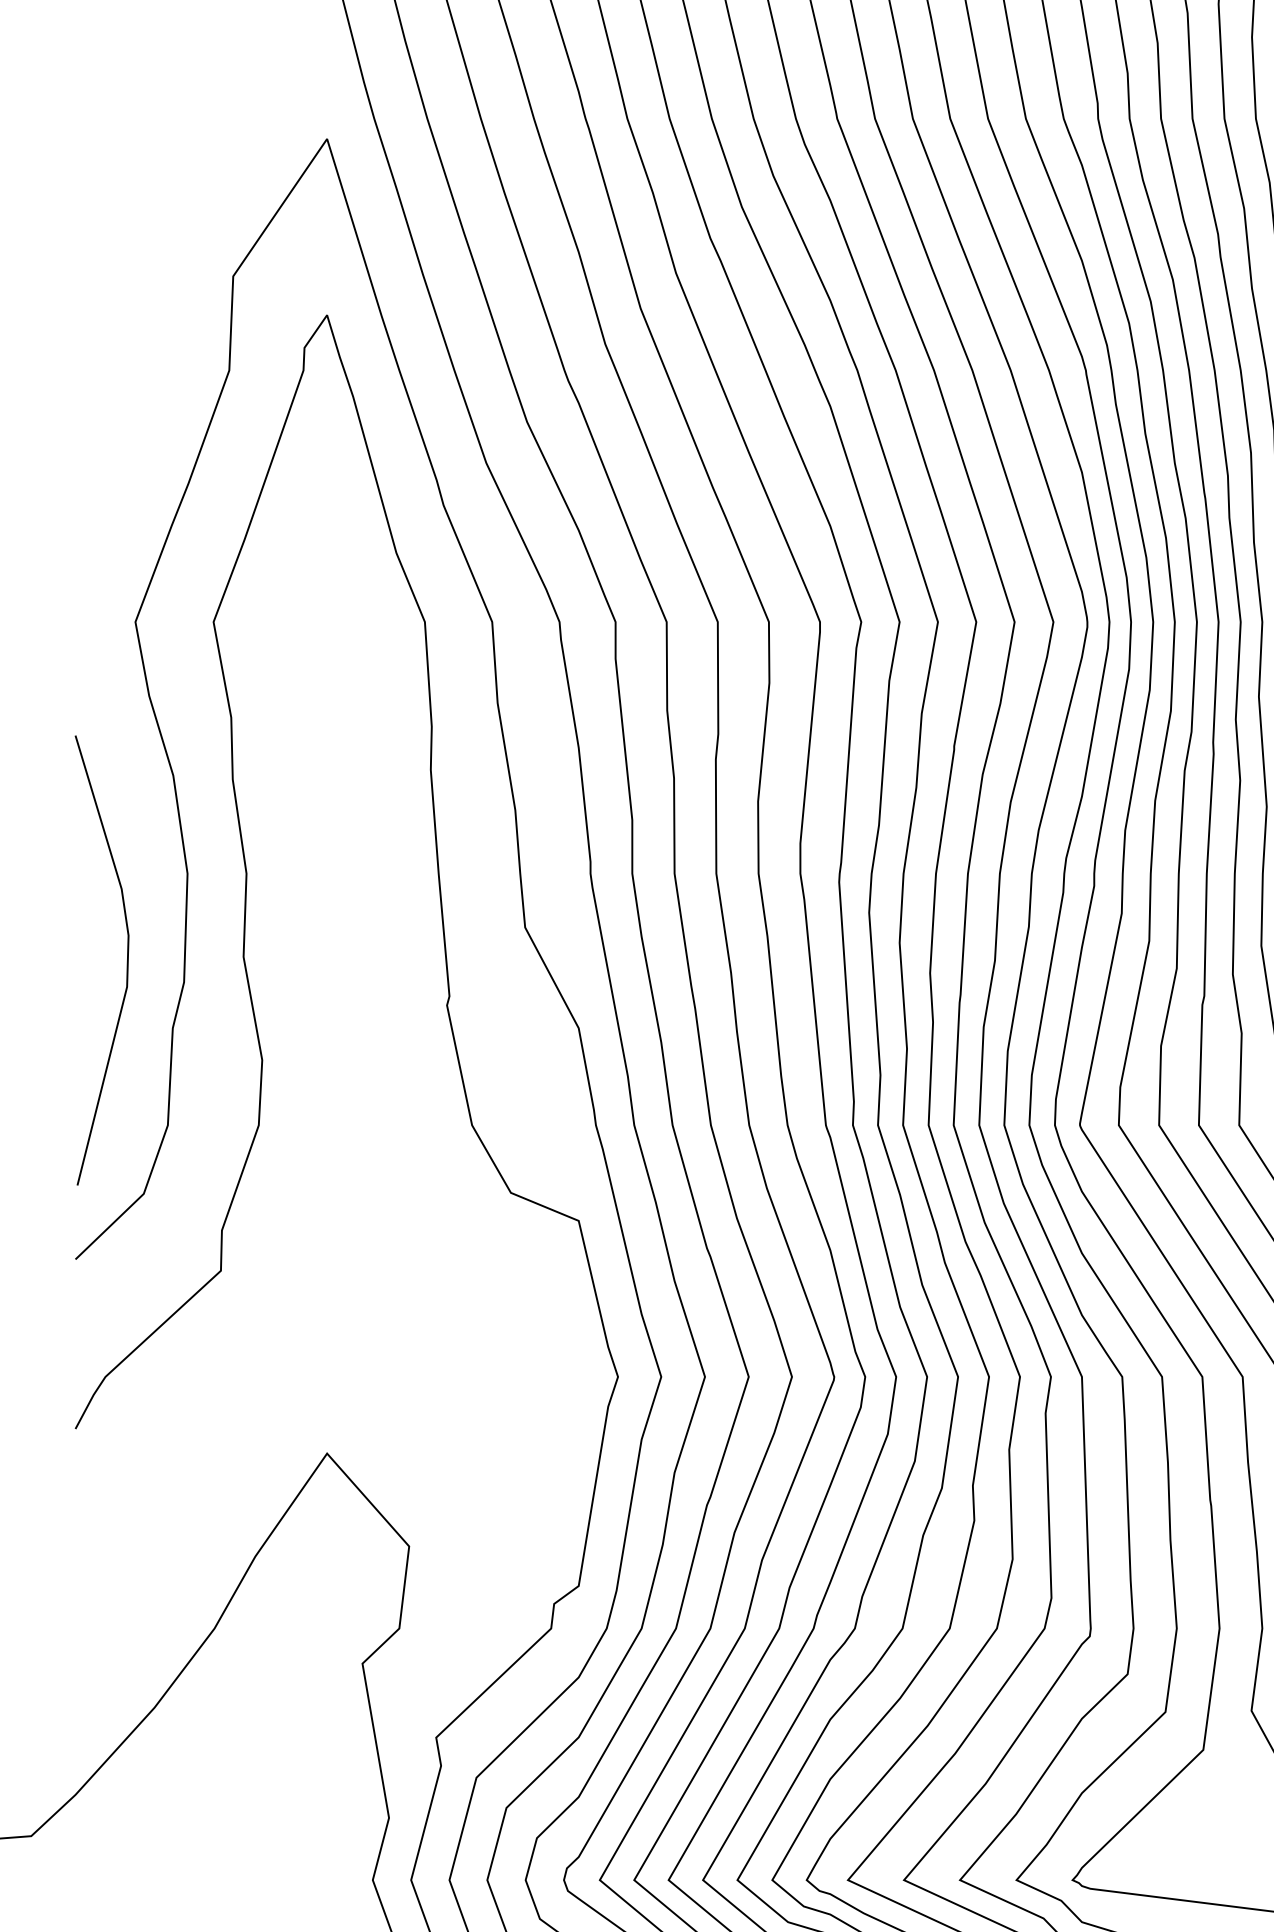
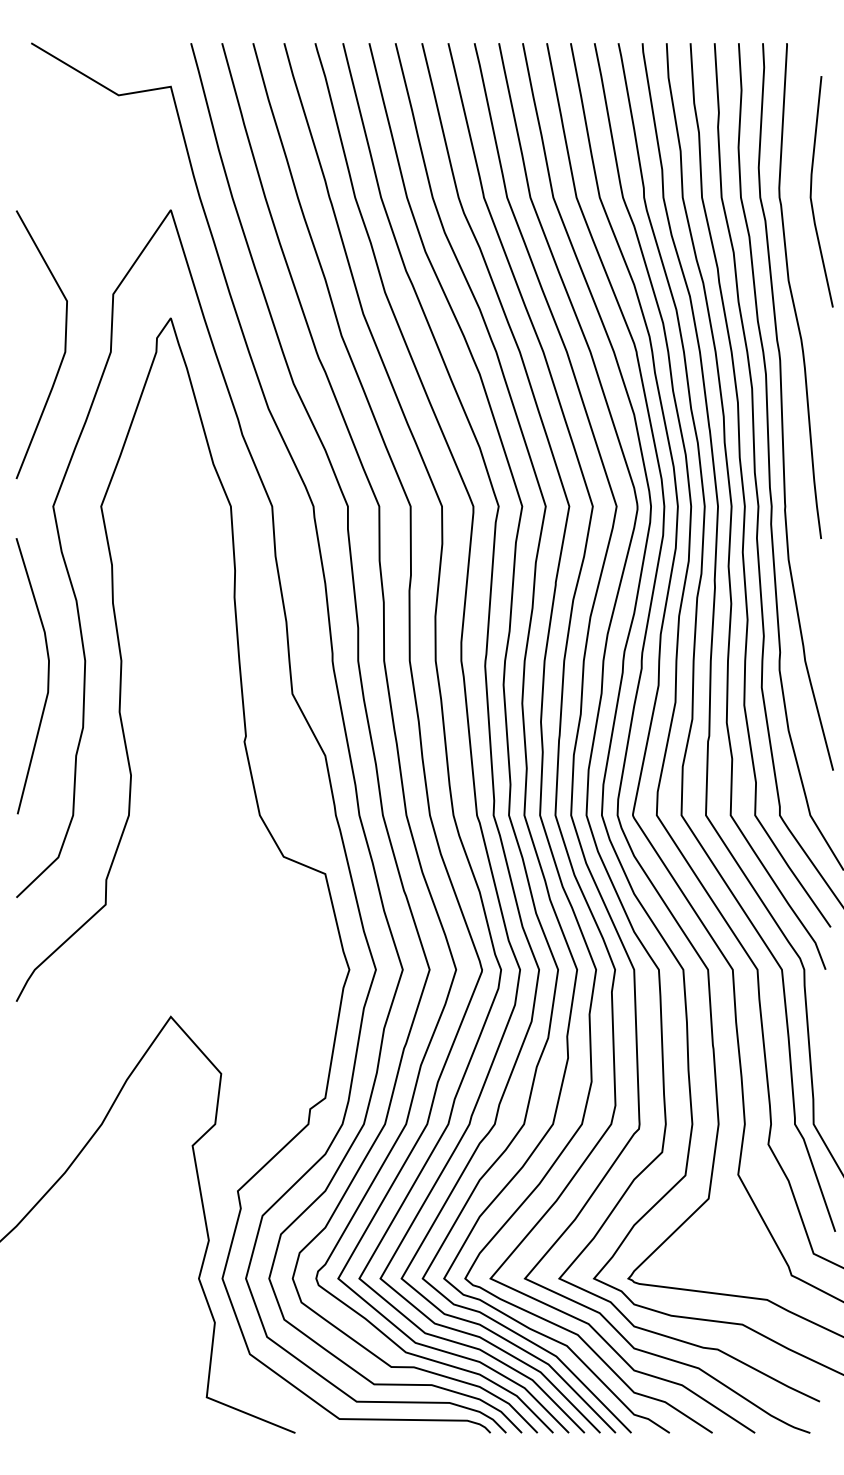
line: (153, 358) -> (64, 344), added
line: (126, 960) -> (47, 676), moved

